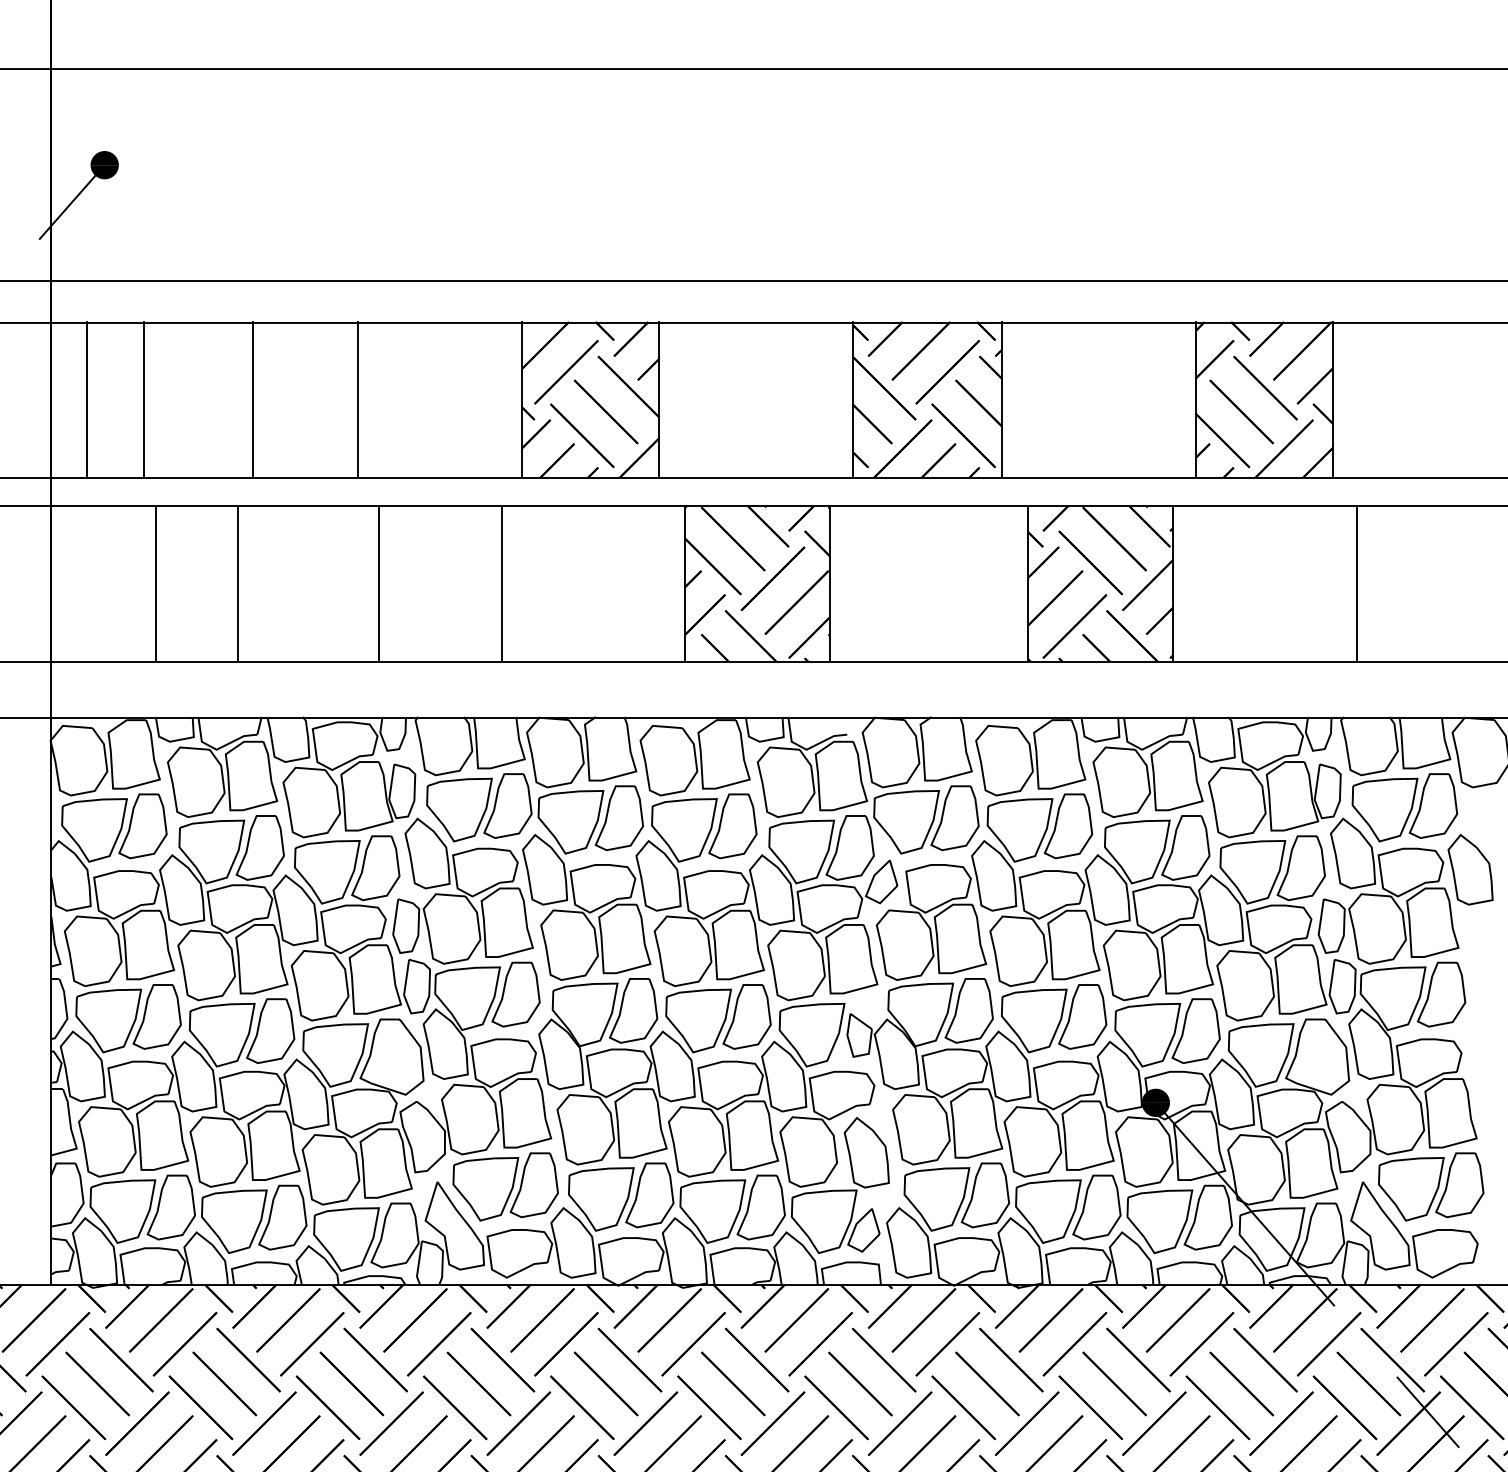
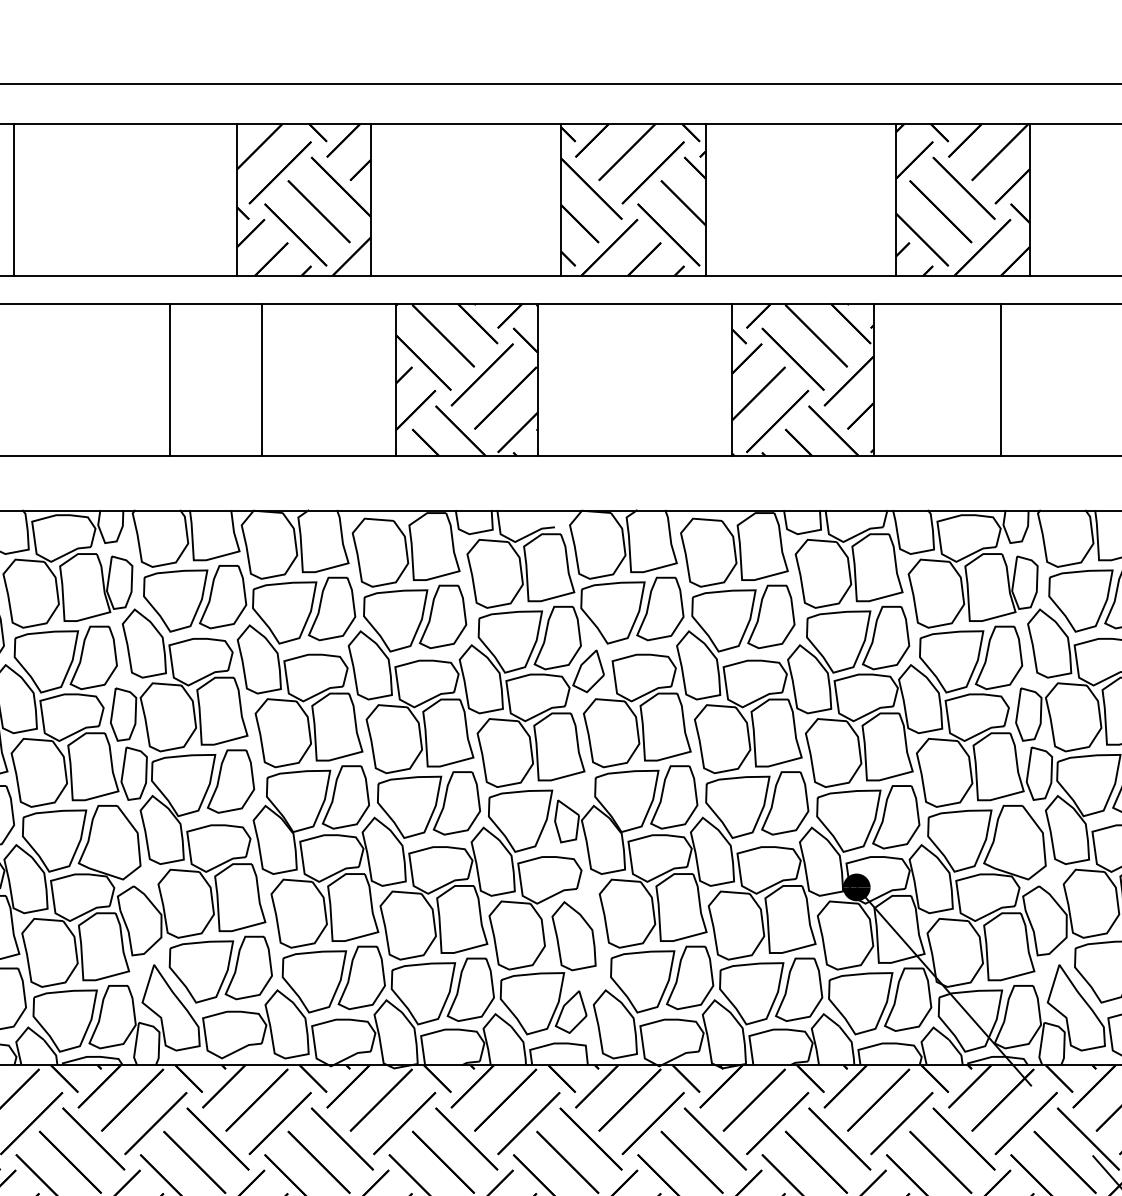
line: (357, 399) -> (13, 199), moved
line: (378, 583) -> (169, 379), moved
line: (501, 583) -> (261, 379), moved
line: (1356, 583) -> (1001, 379), moved

